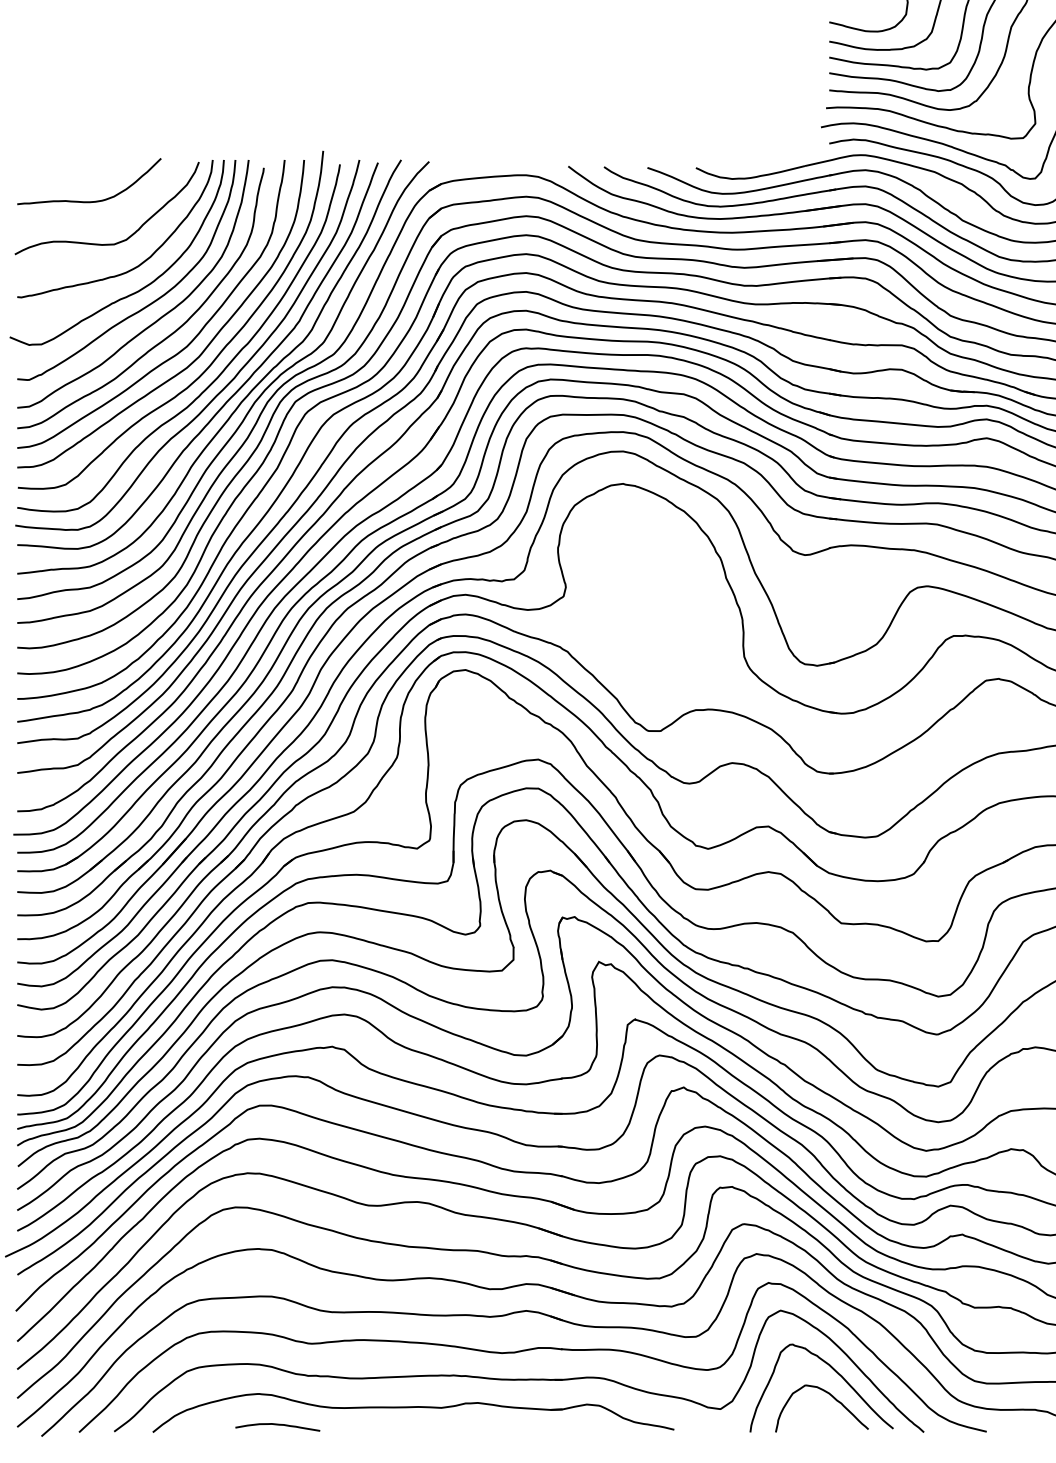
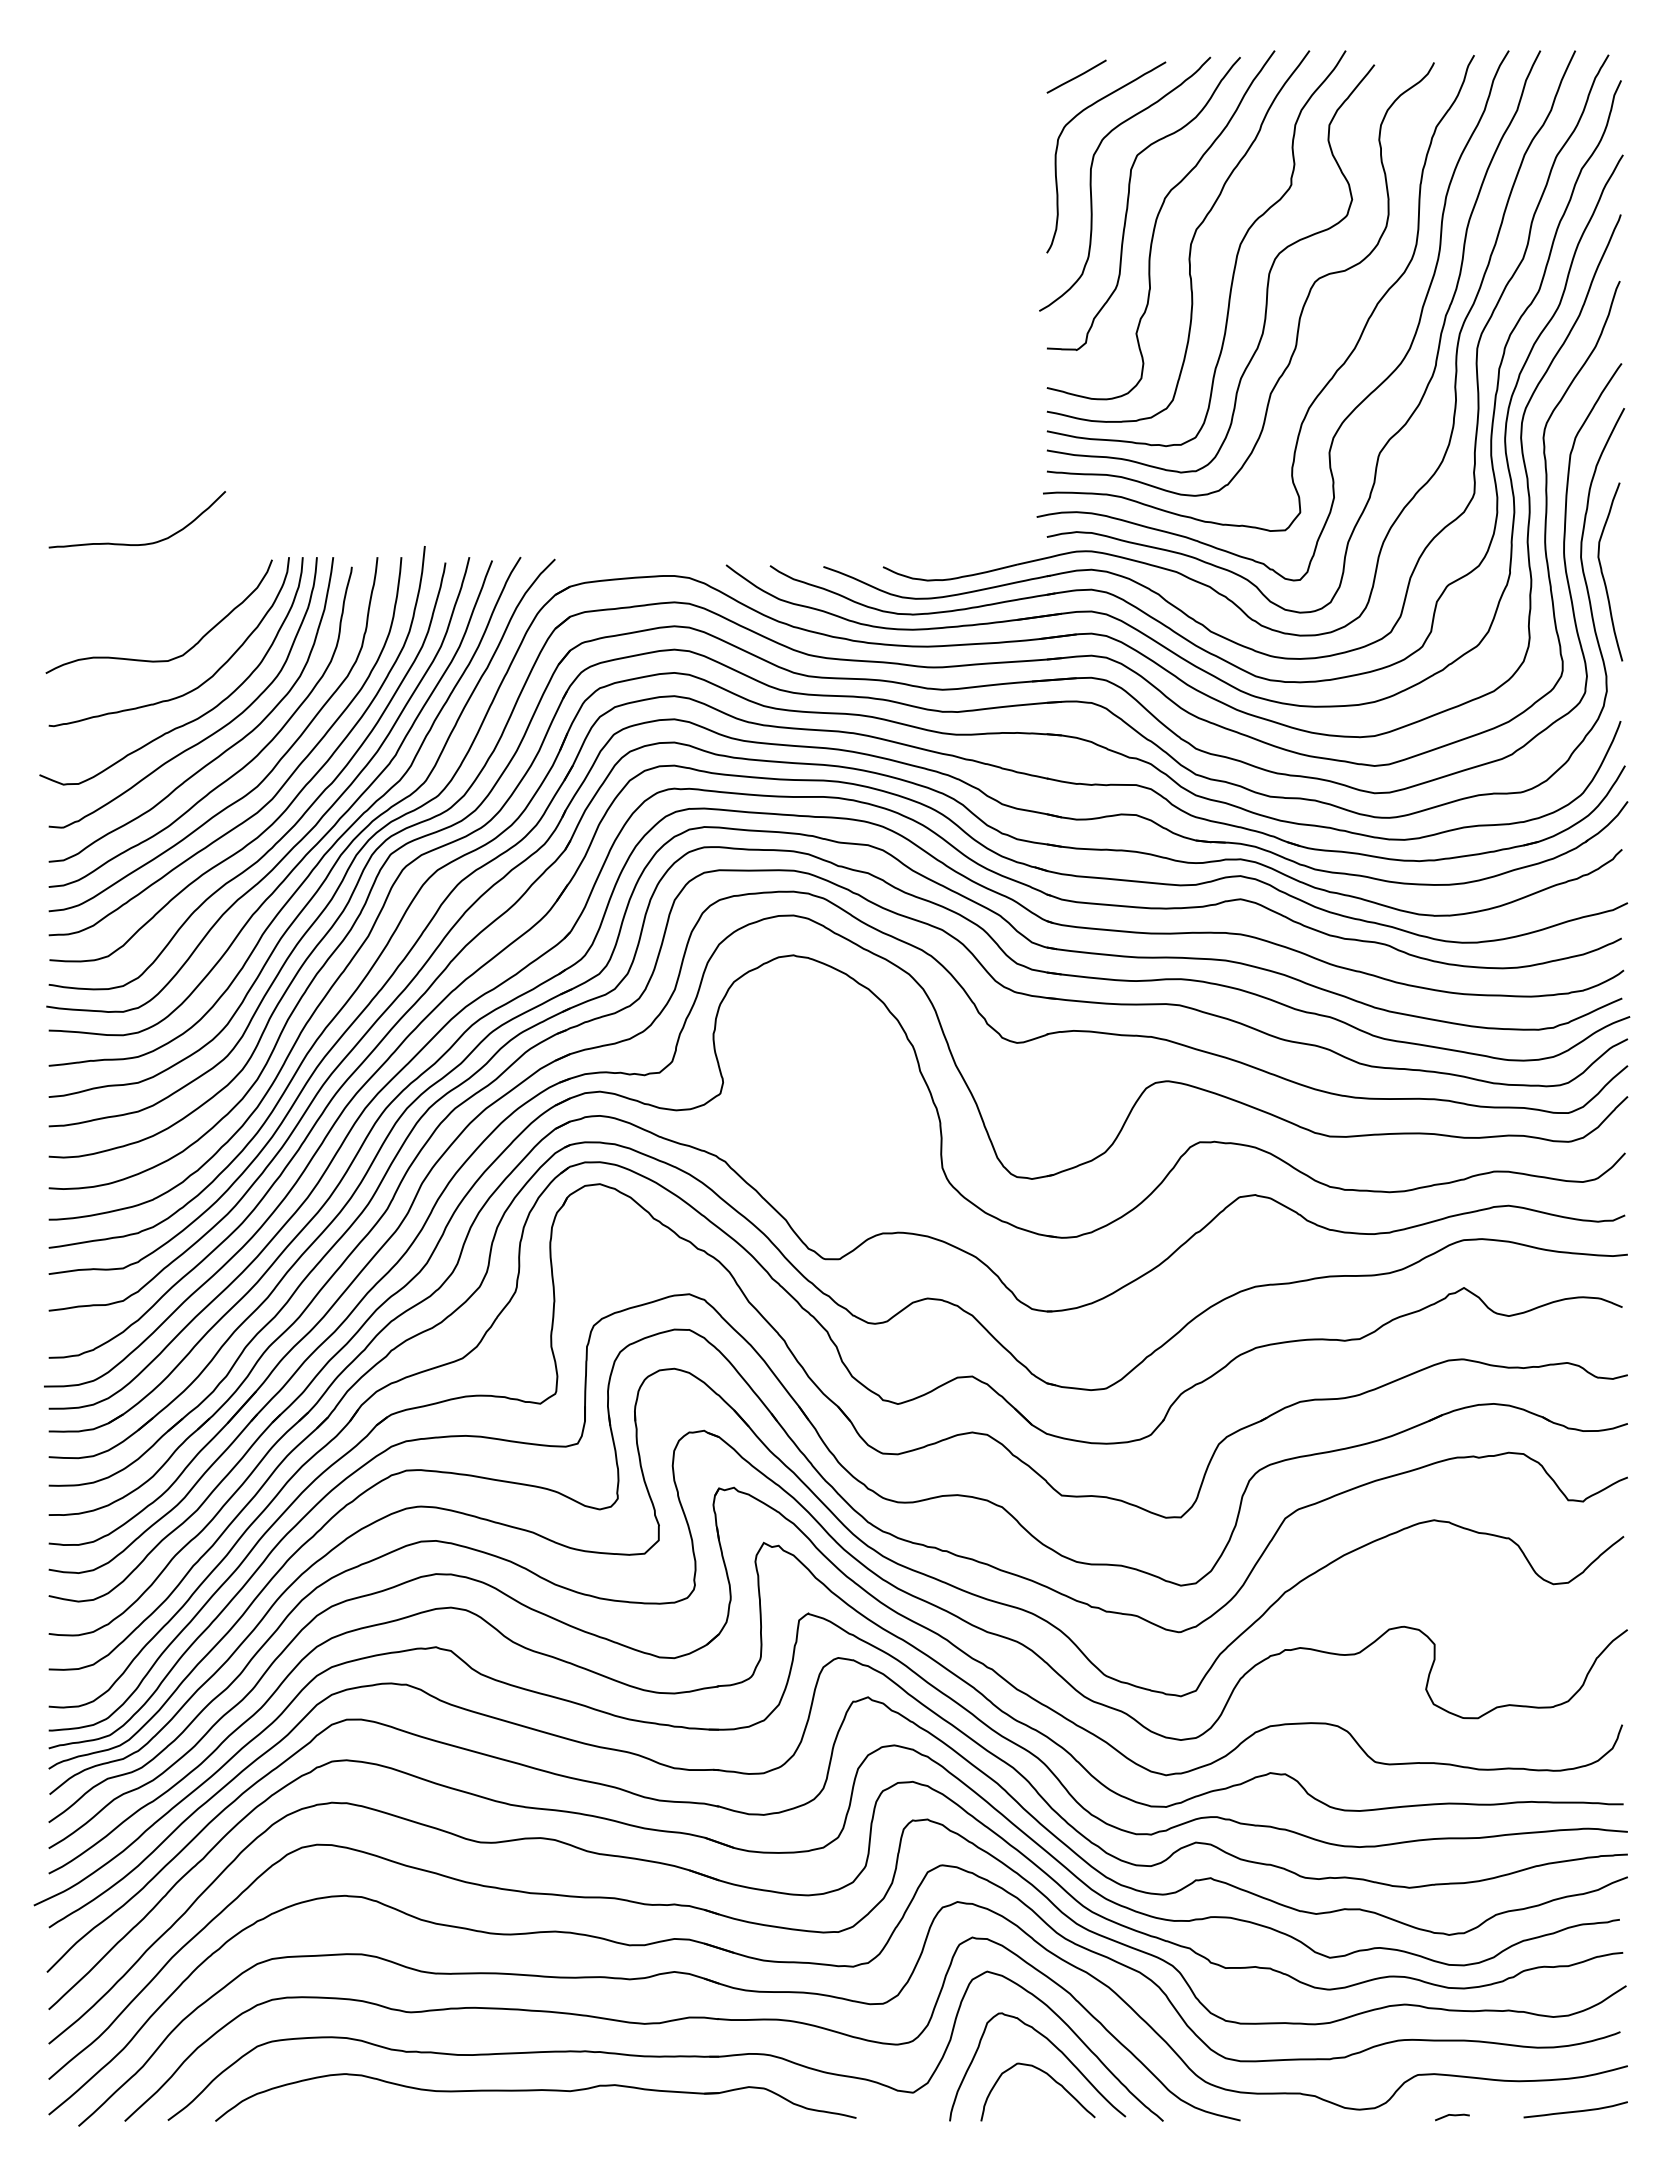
curve: (93, 200) -> (142, 543), moved
curve: (278, 1425) -> (369, 2112), removed

